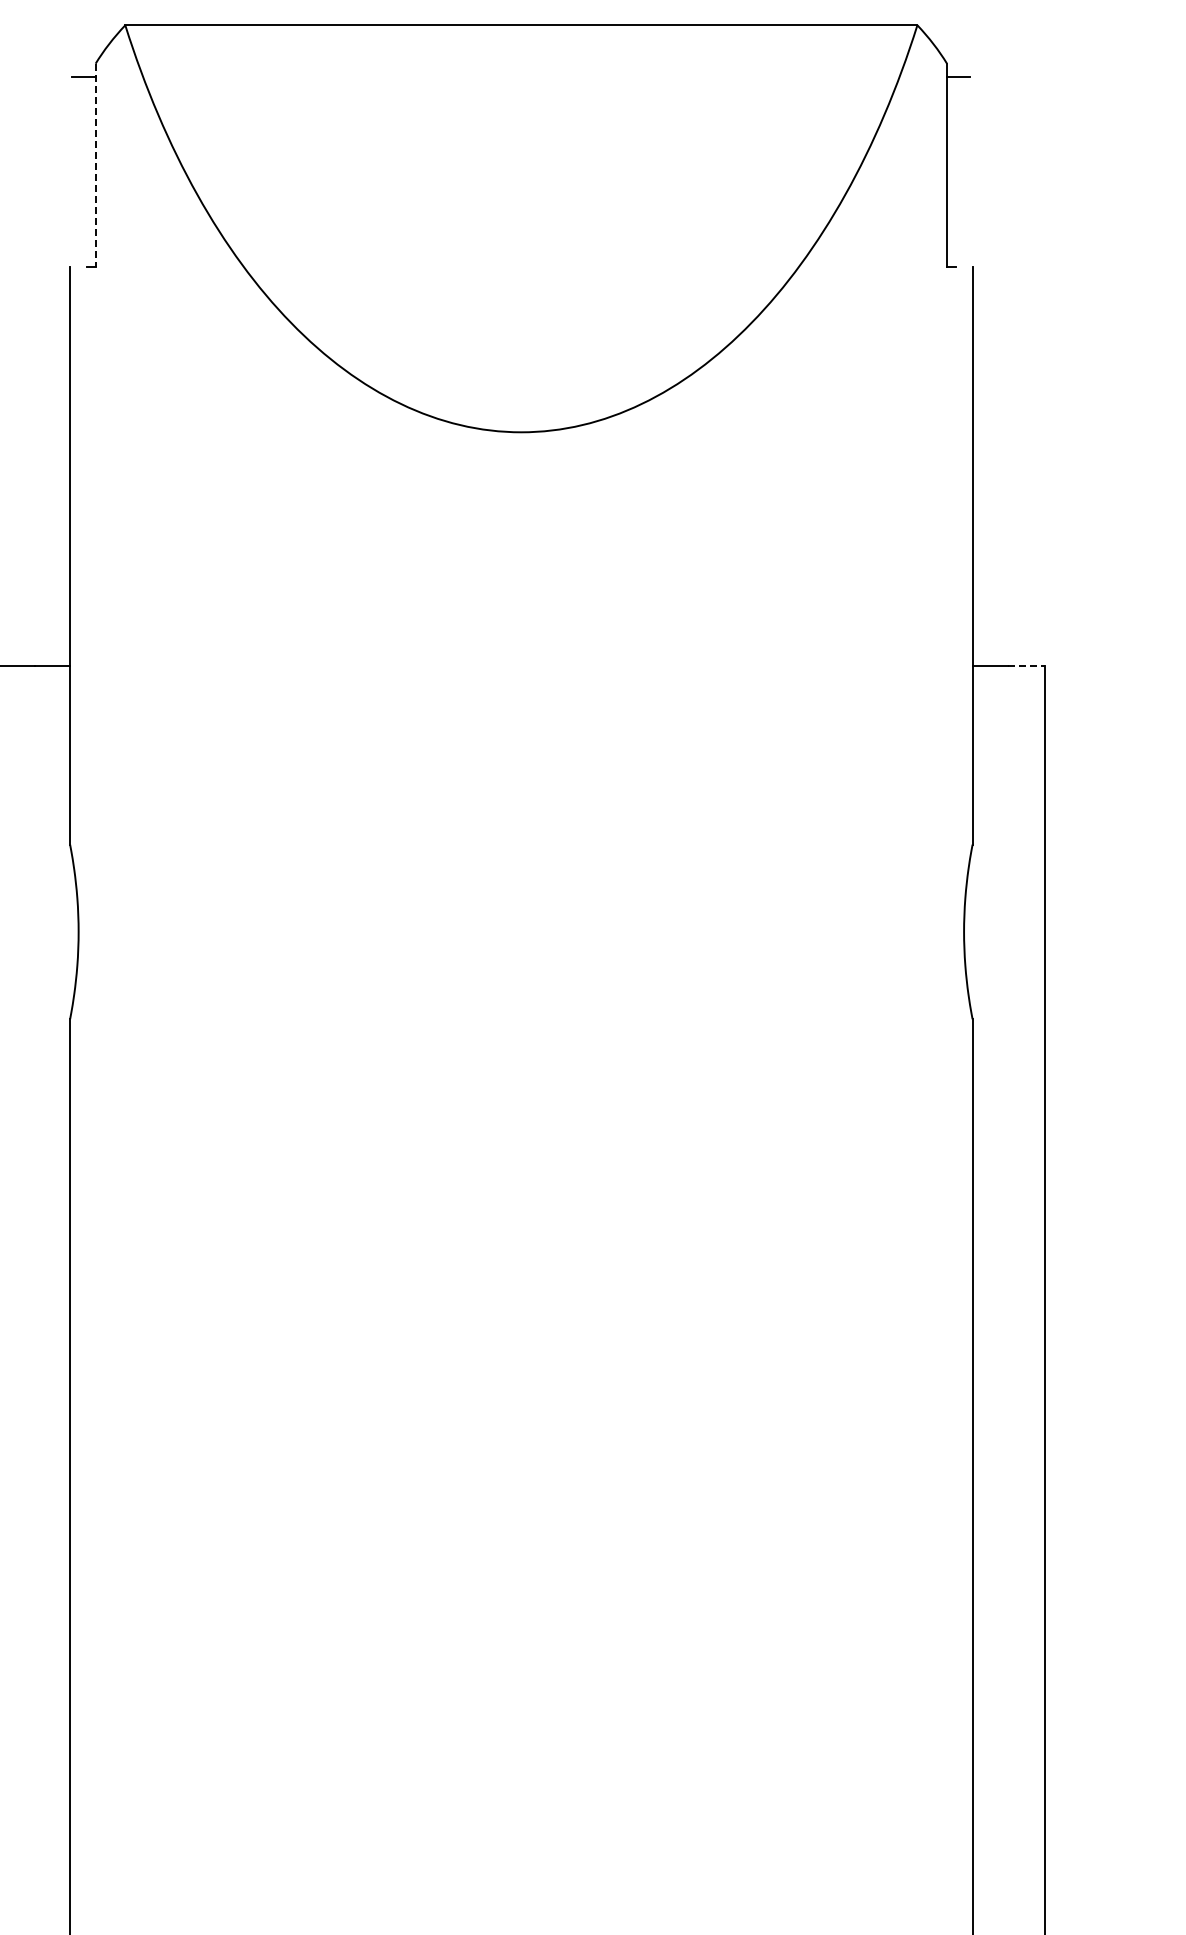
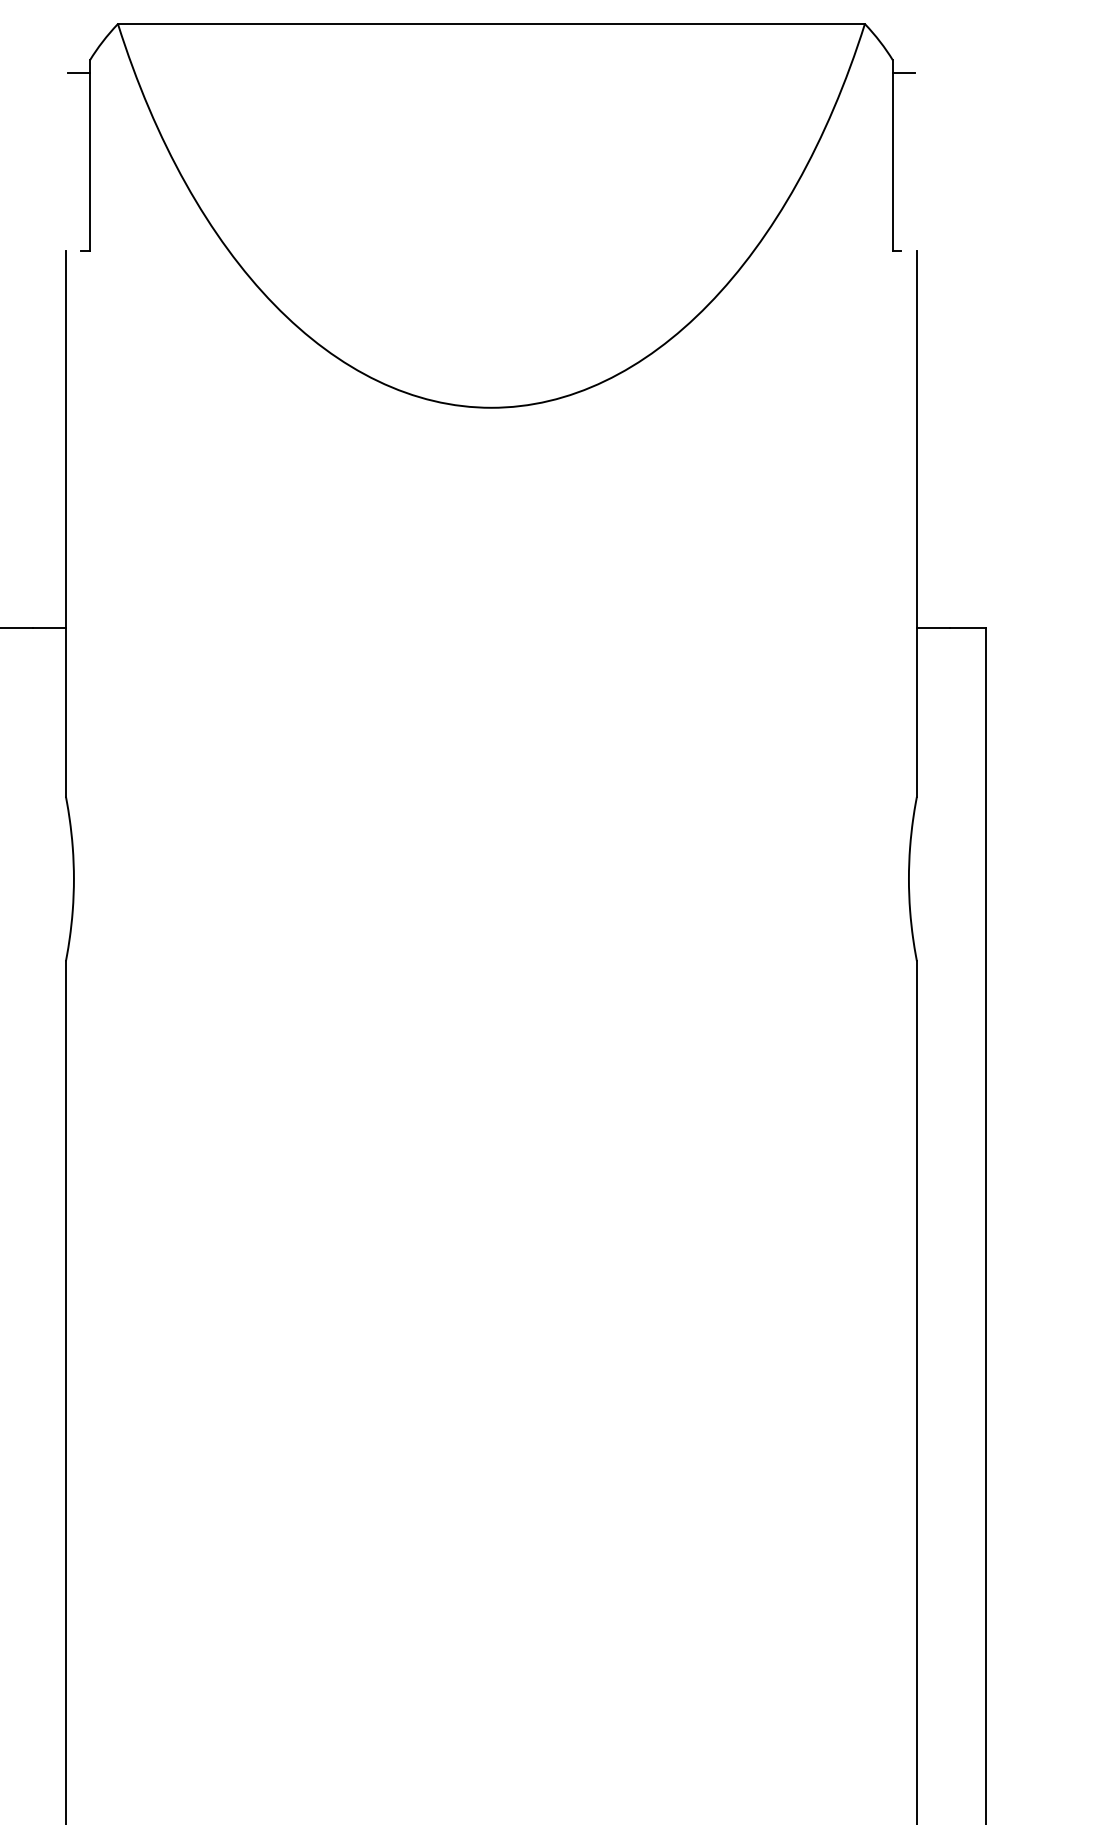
line: (95, 165) -> (89, 156), dashed -> solid
line: (1026, 665) -> (967, 627), dashed -> solid

